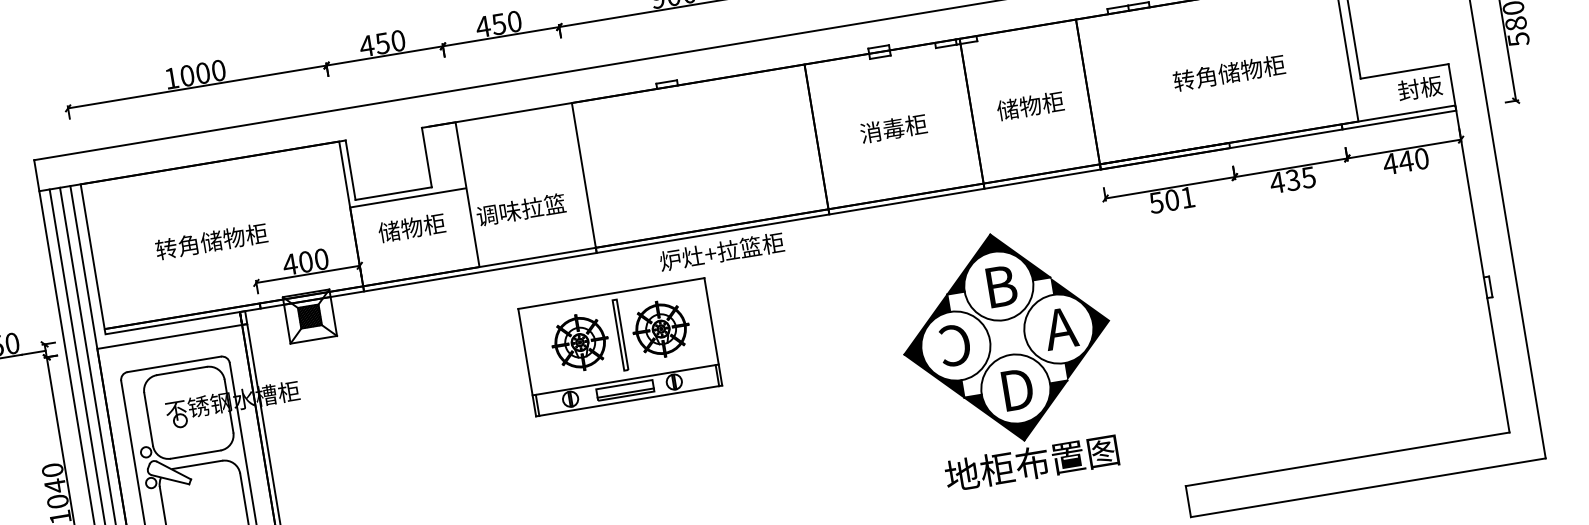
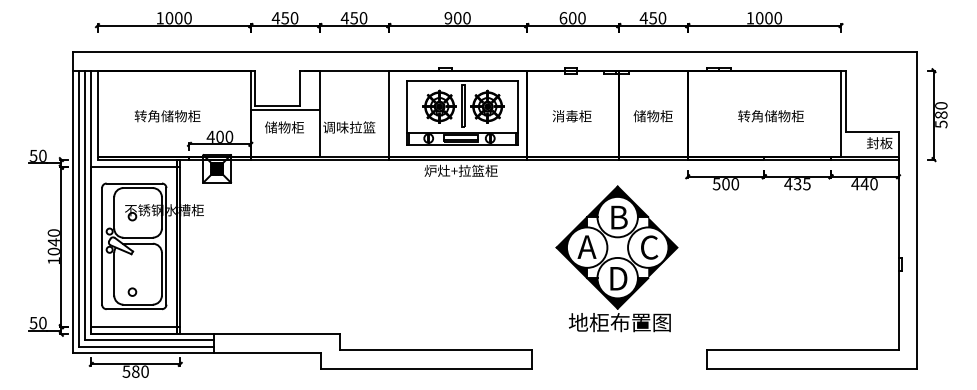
text: (1188, 198) -> (735, 184), 501 -> 500
text: (1060, 328) -> (649, 247), A -> C
part: (620, 345) -> (462, 112), moved
text: (954, 346) -> (586, 247), C -> A

